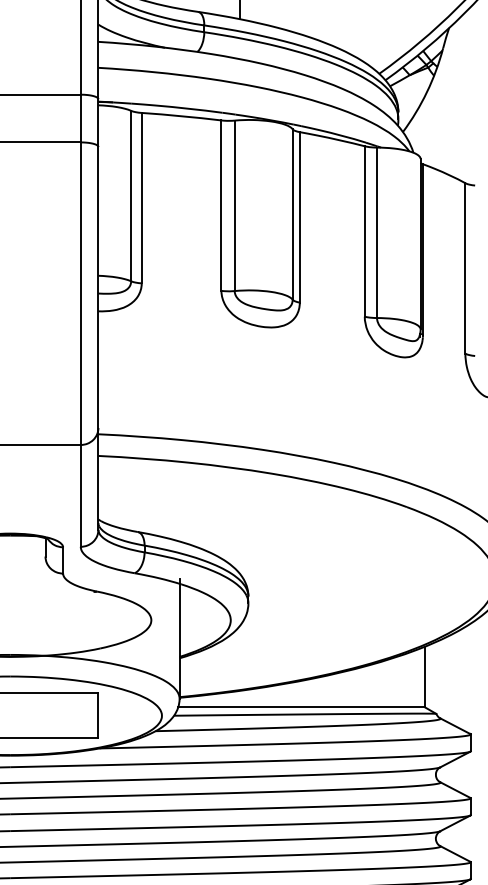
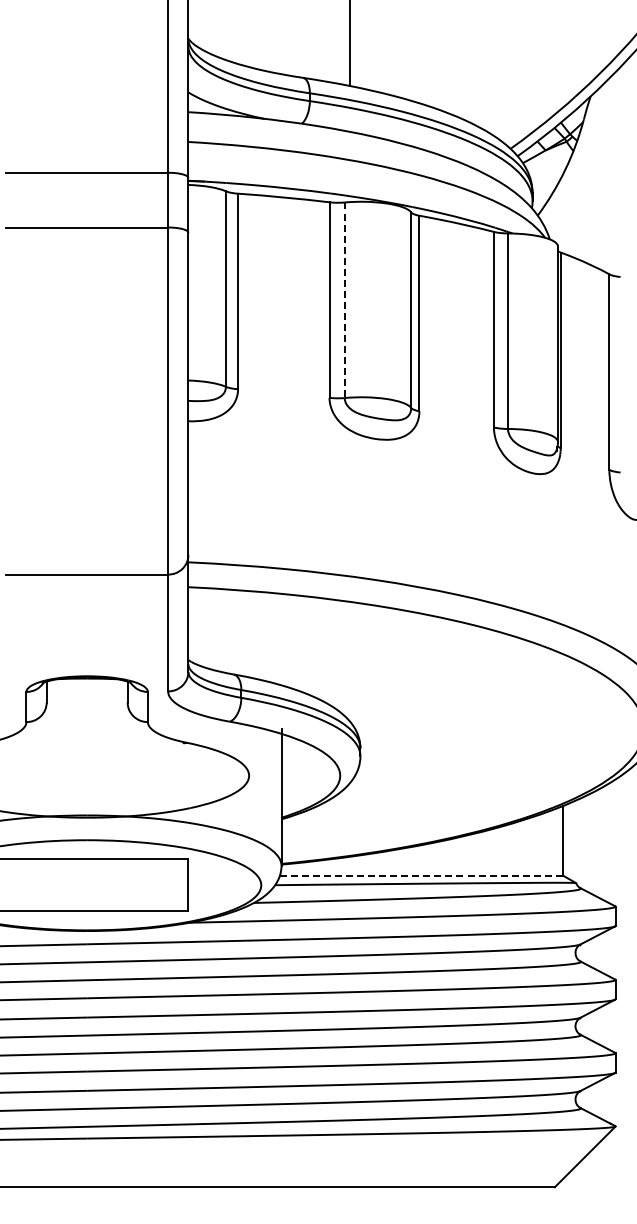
line: (234, 206) -> (344, 300), solid -> dashed
line: (300, 707) -> (420, 875), solid -> dashed

